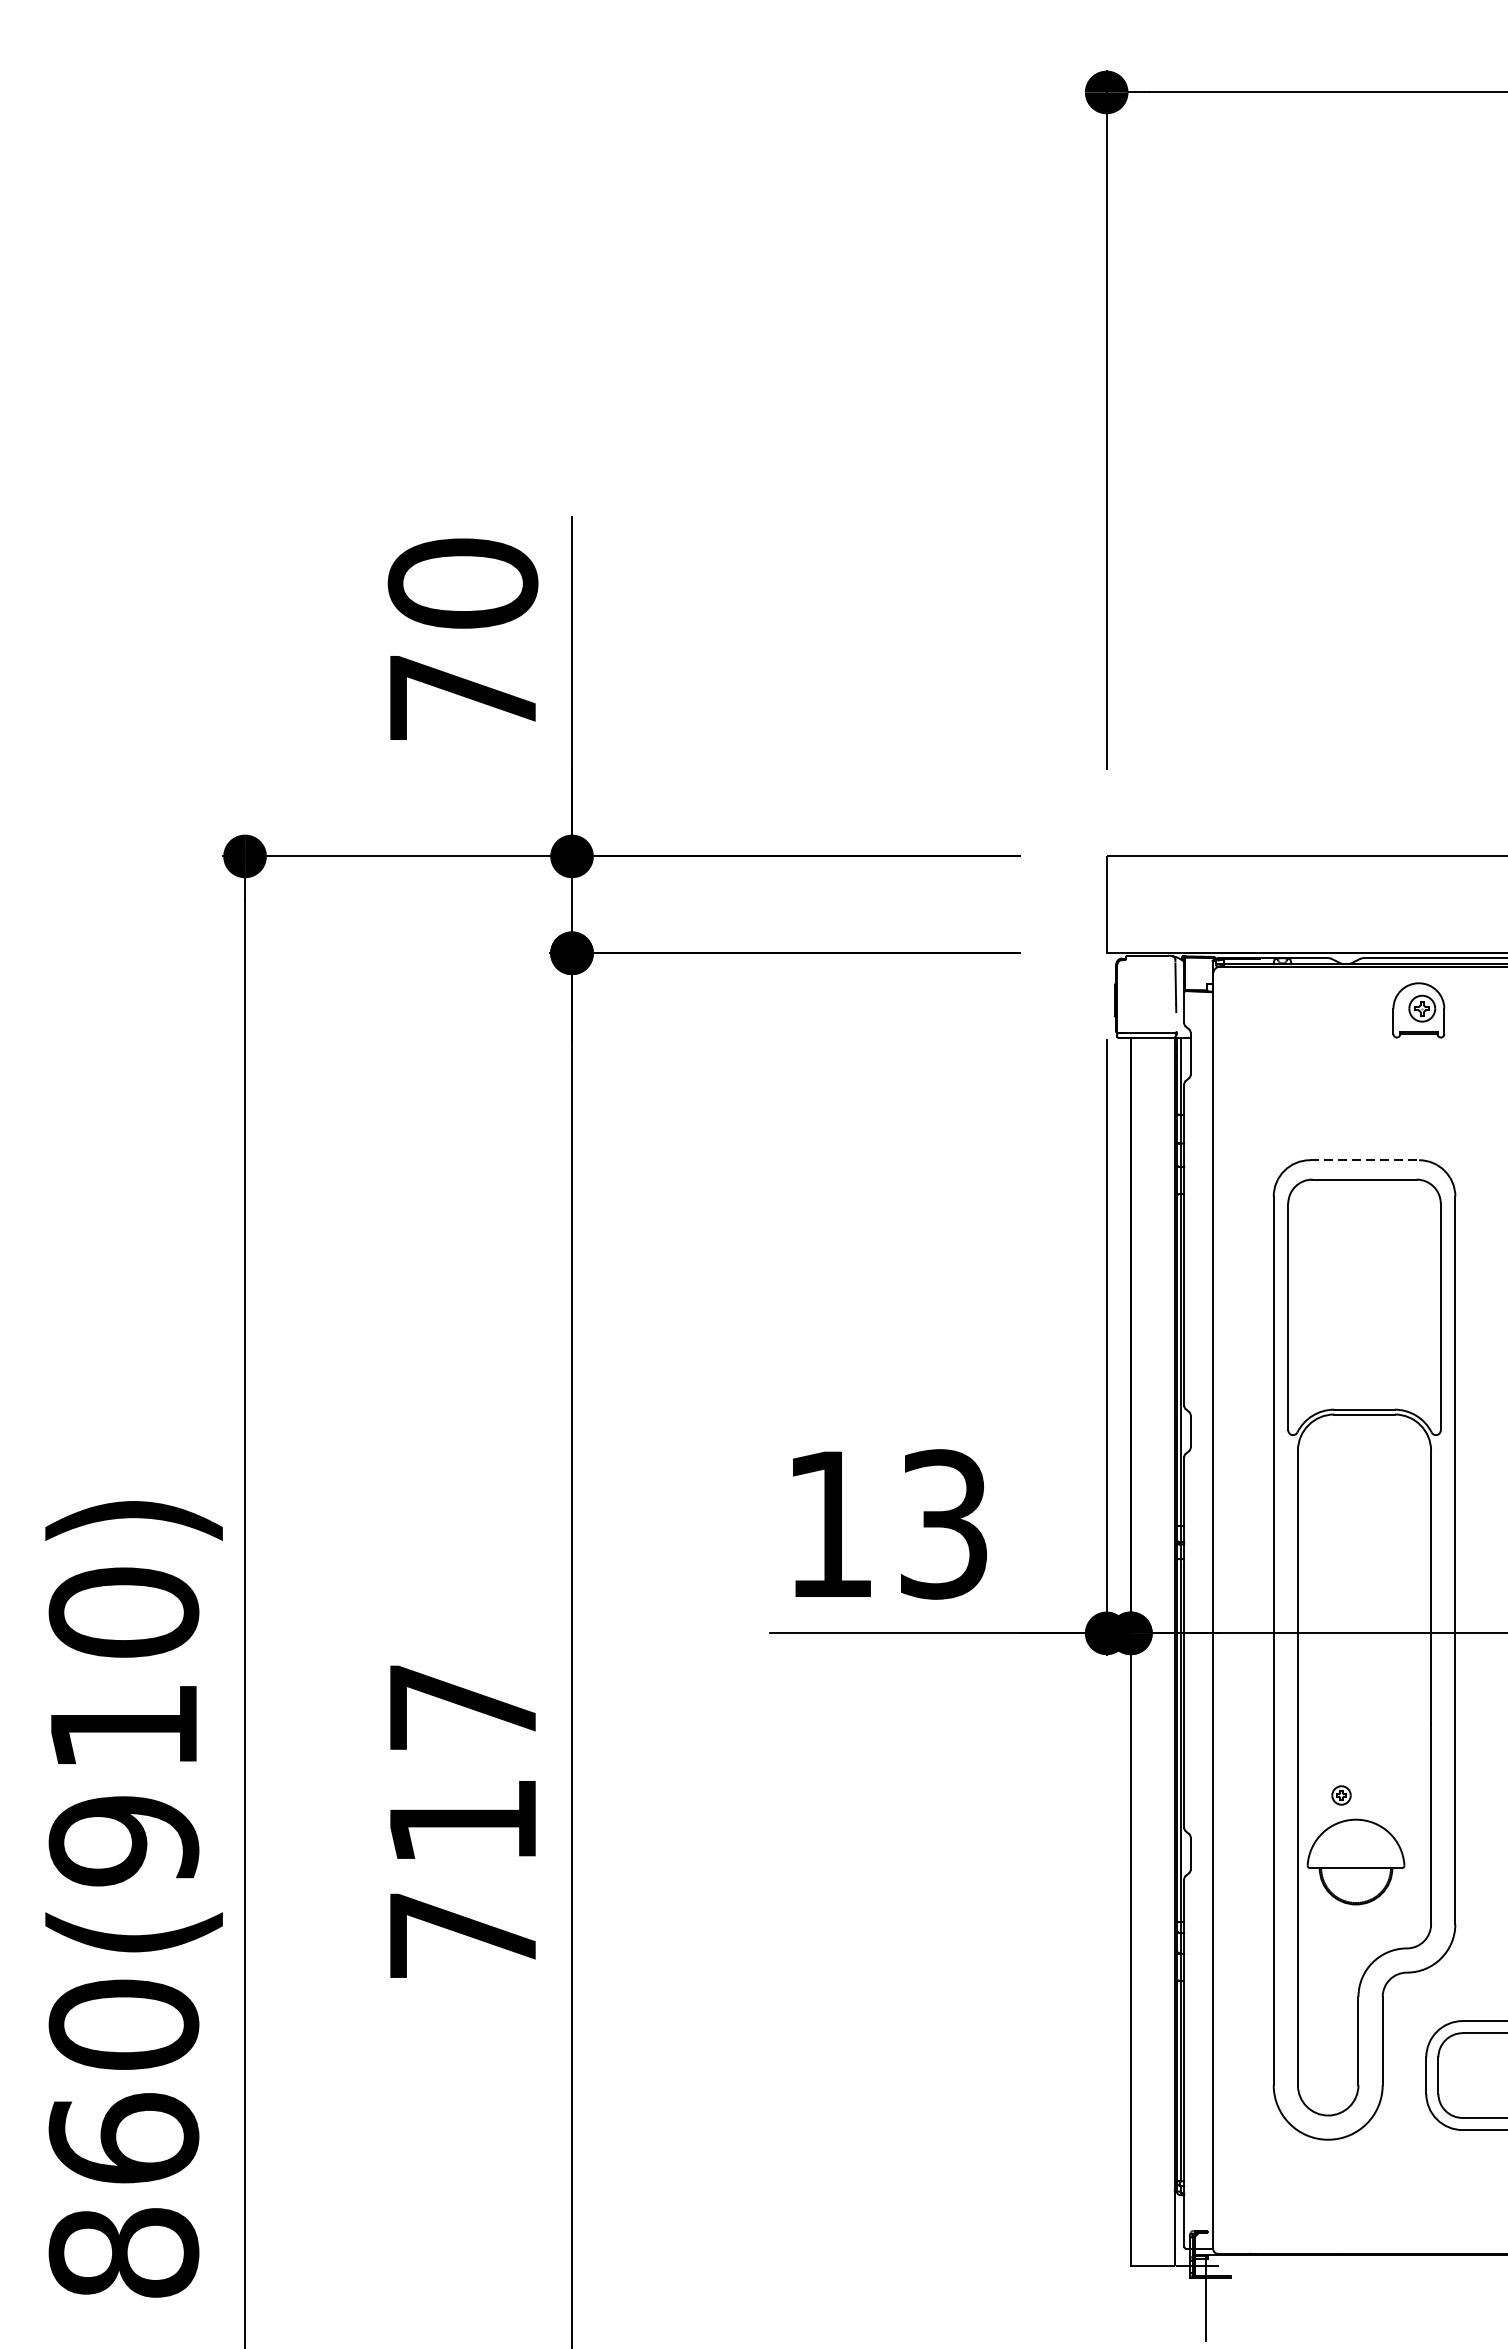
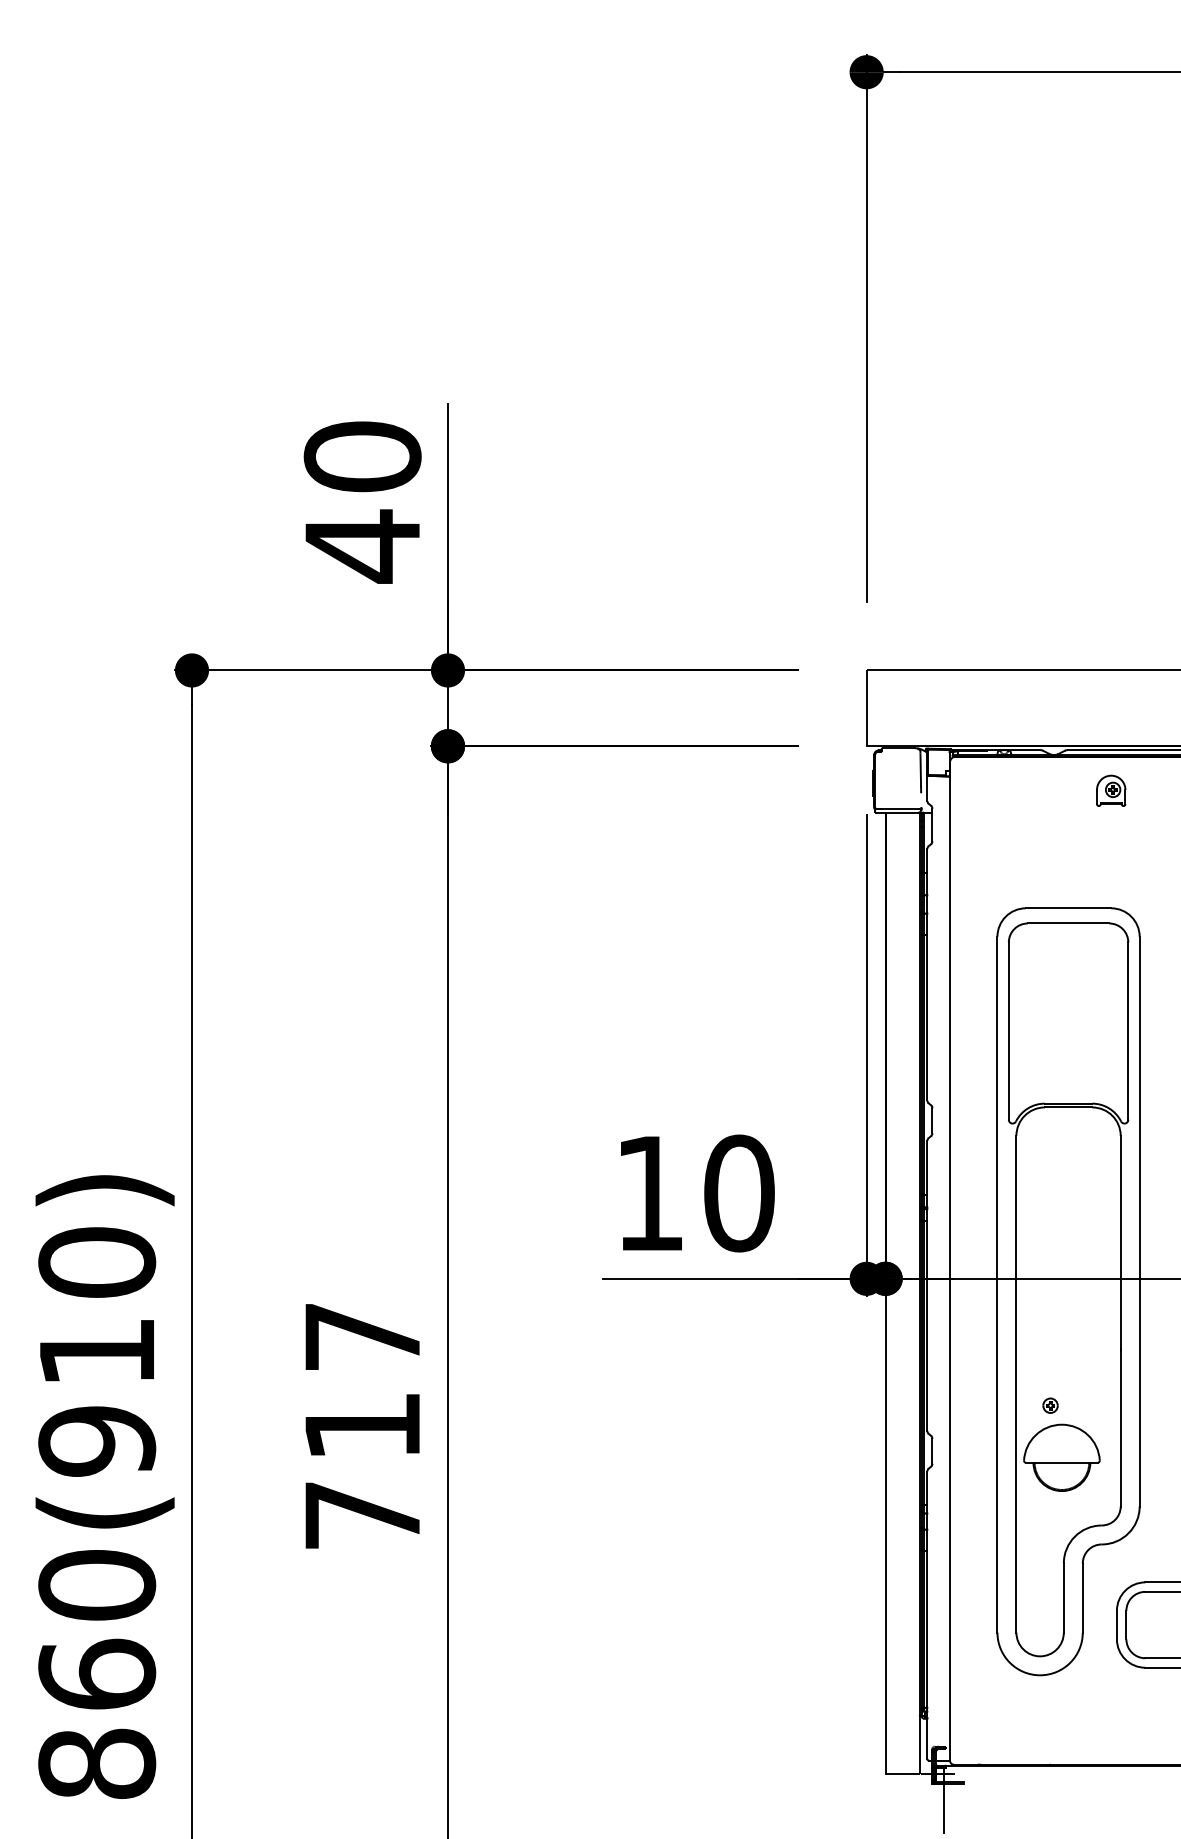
text: (462, 698) -> (362, 546), 70 -> 40
part: (1419, 1009) -> (1111, 790), size x0.71
line: (1364, 1160) -> (1068, 908), dashed -> solid
text: (944, 1524) -> (739, 1193), 13 -> 10

